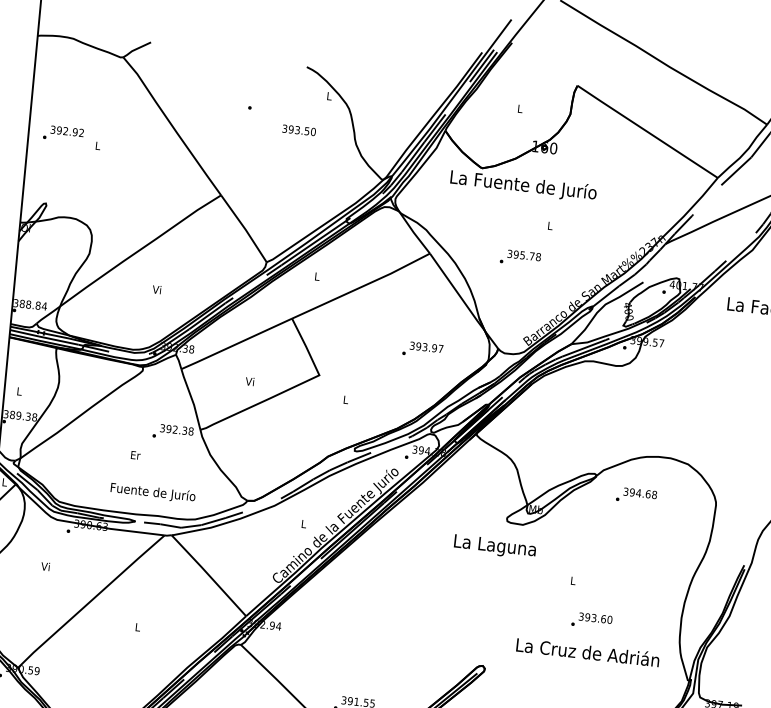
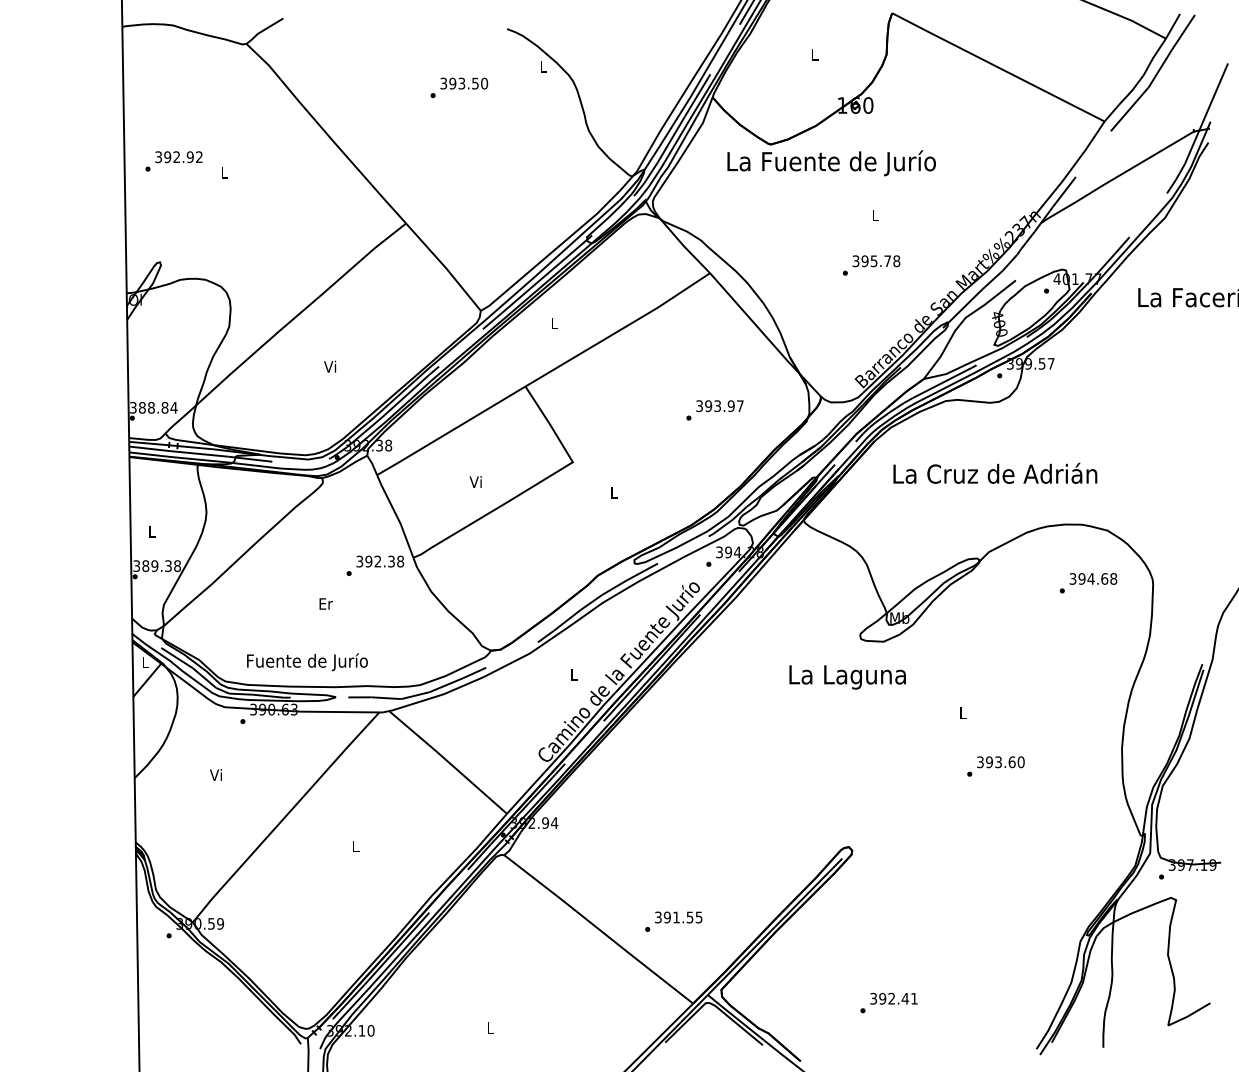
text: (299, 130) -> (464, 83), moved
text: (520, 258) -> (871, 265), moved
text: (153, 493) -> (307, 662), moved
text: (636, 496) -> (1088, 583), moved
text: (588, 651) -> (995, 472), moved

